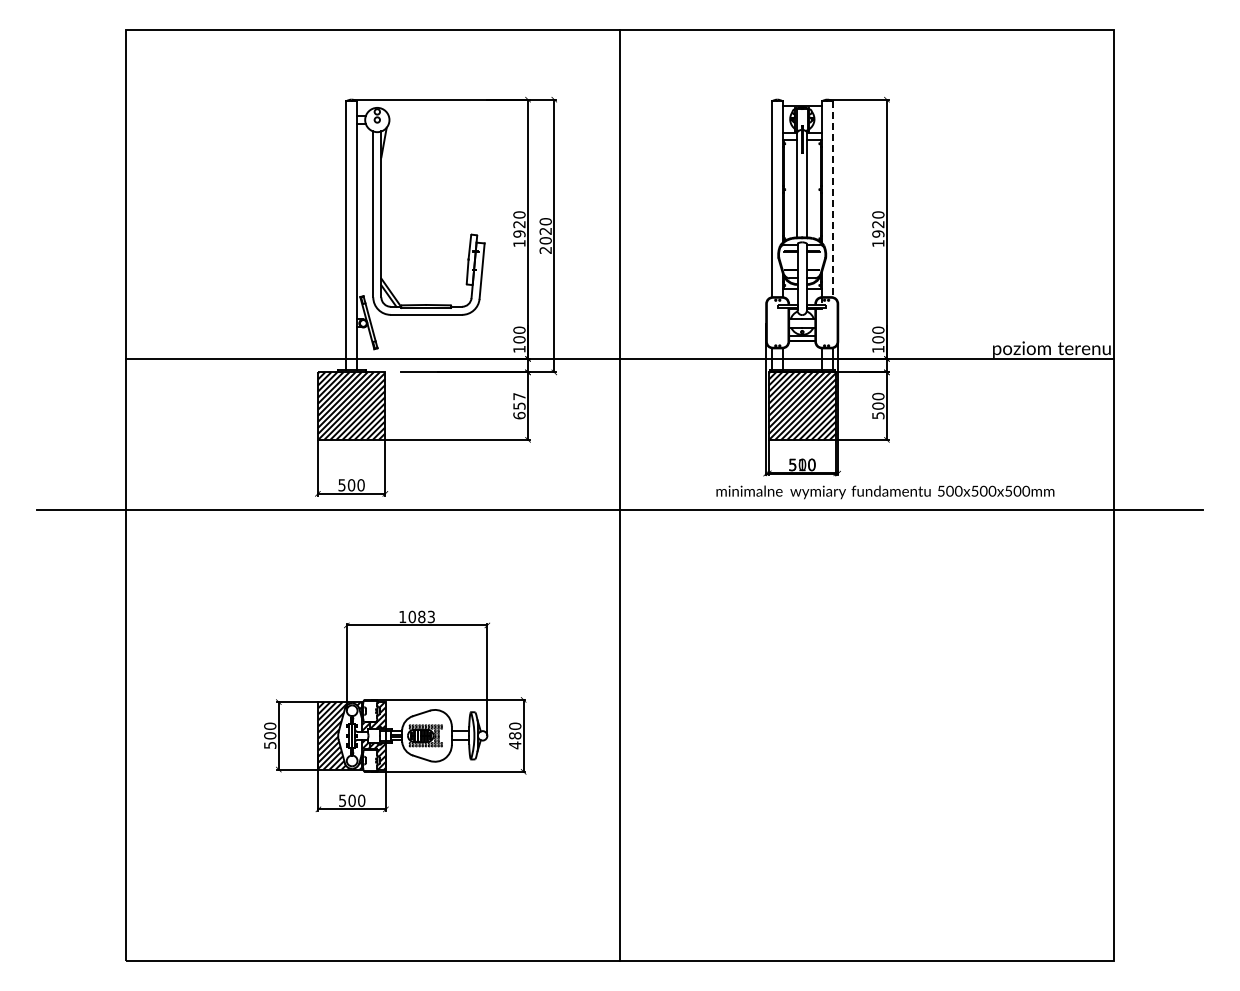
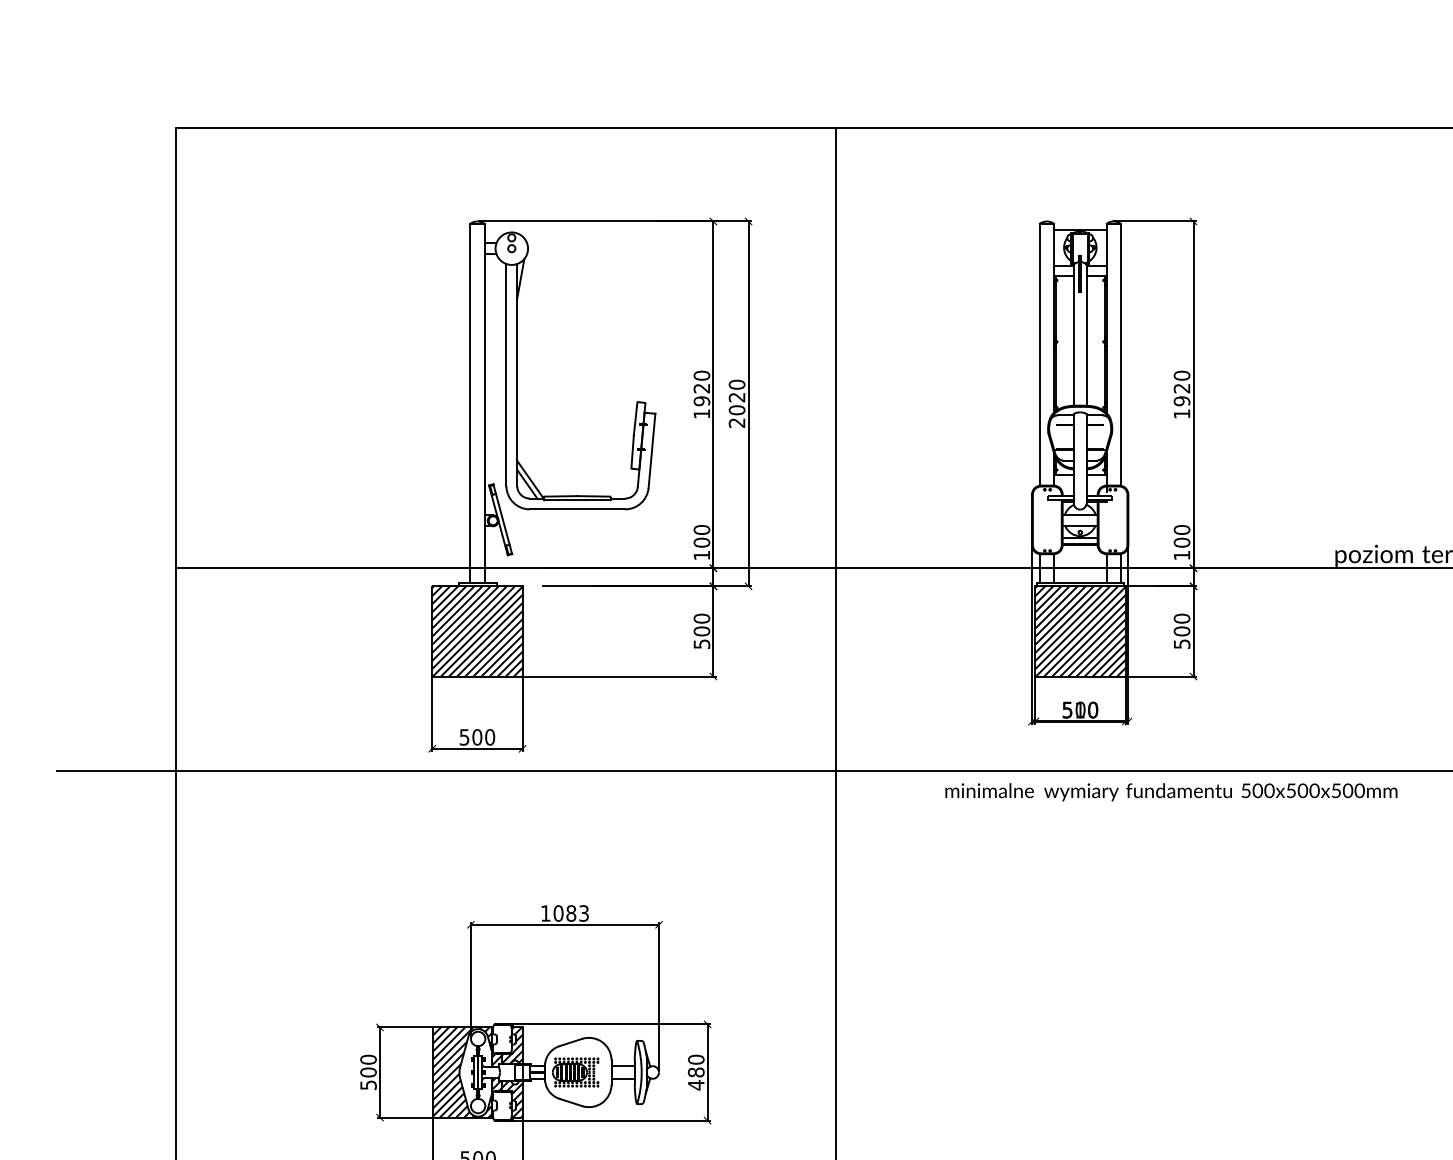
line: (832, 199) -> (1120, 355), dashed -> solid
text: (519, 405) -> (701, 630), 657 -> 500
text: (885, 492) -> (1171, 792), moved

